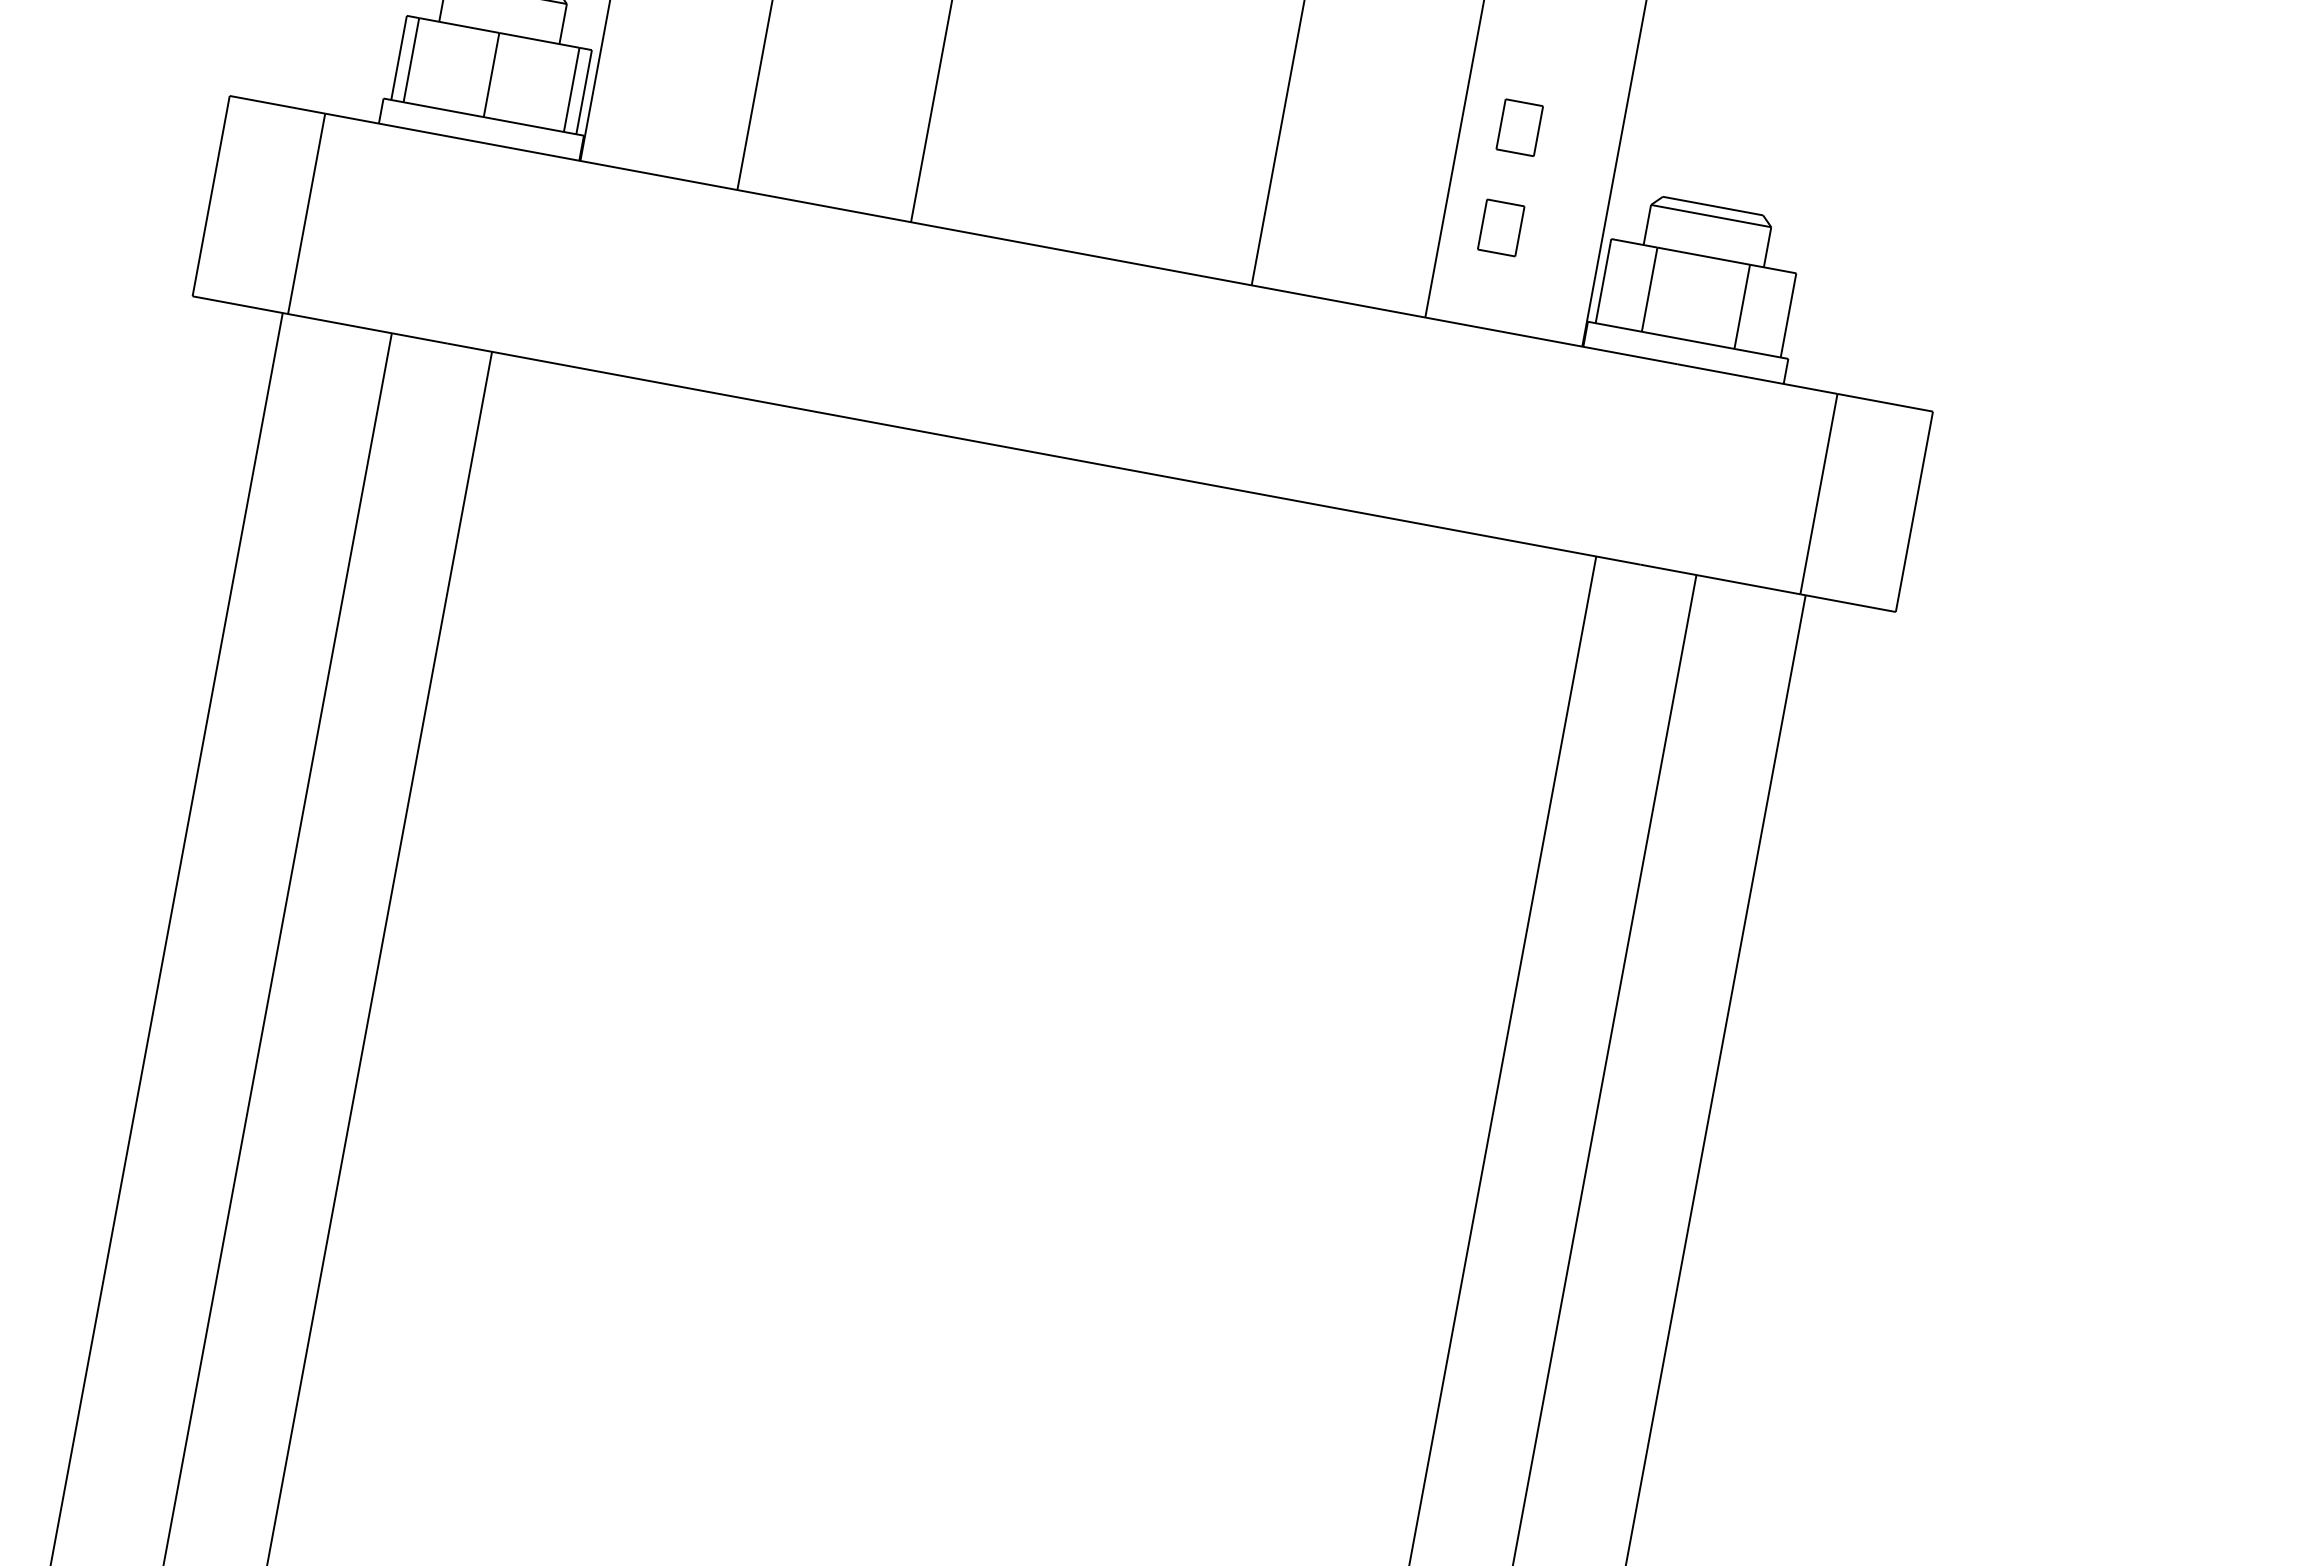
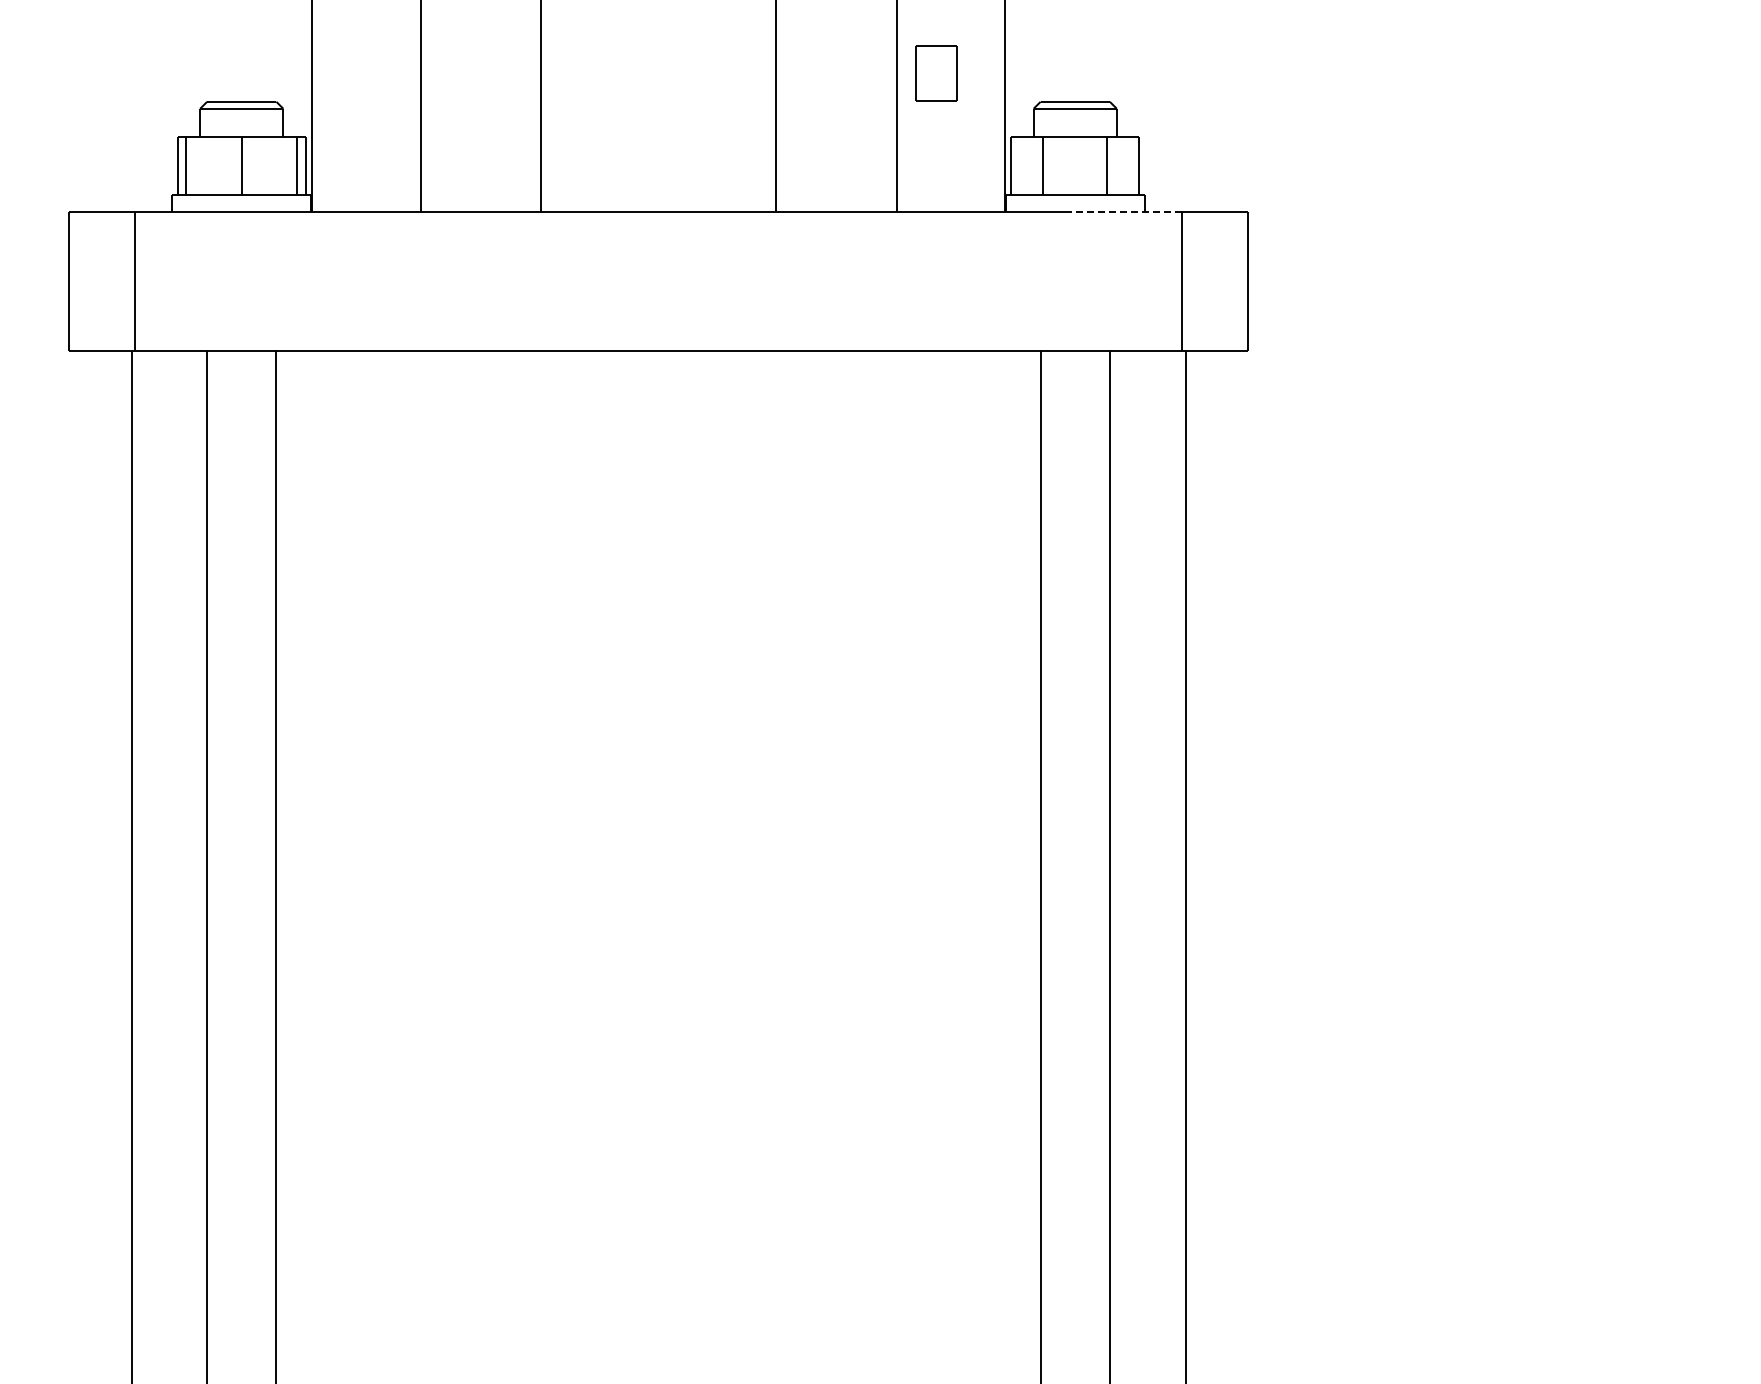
part: (1518, 127) -> (935, 73), size x1.6
part: (1500, 227) -> (935, 142), removed
line: (1757, 379) -> (1126, 212), solid -> dashed

